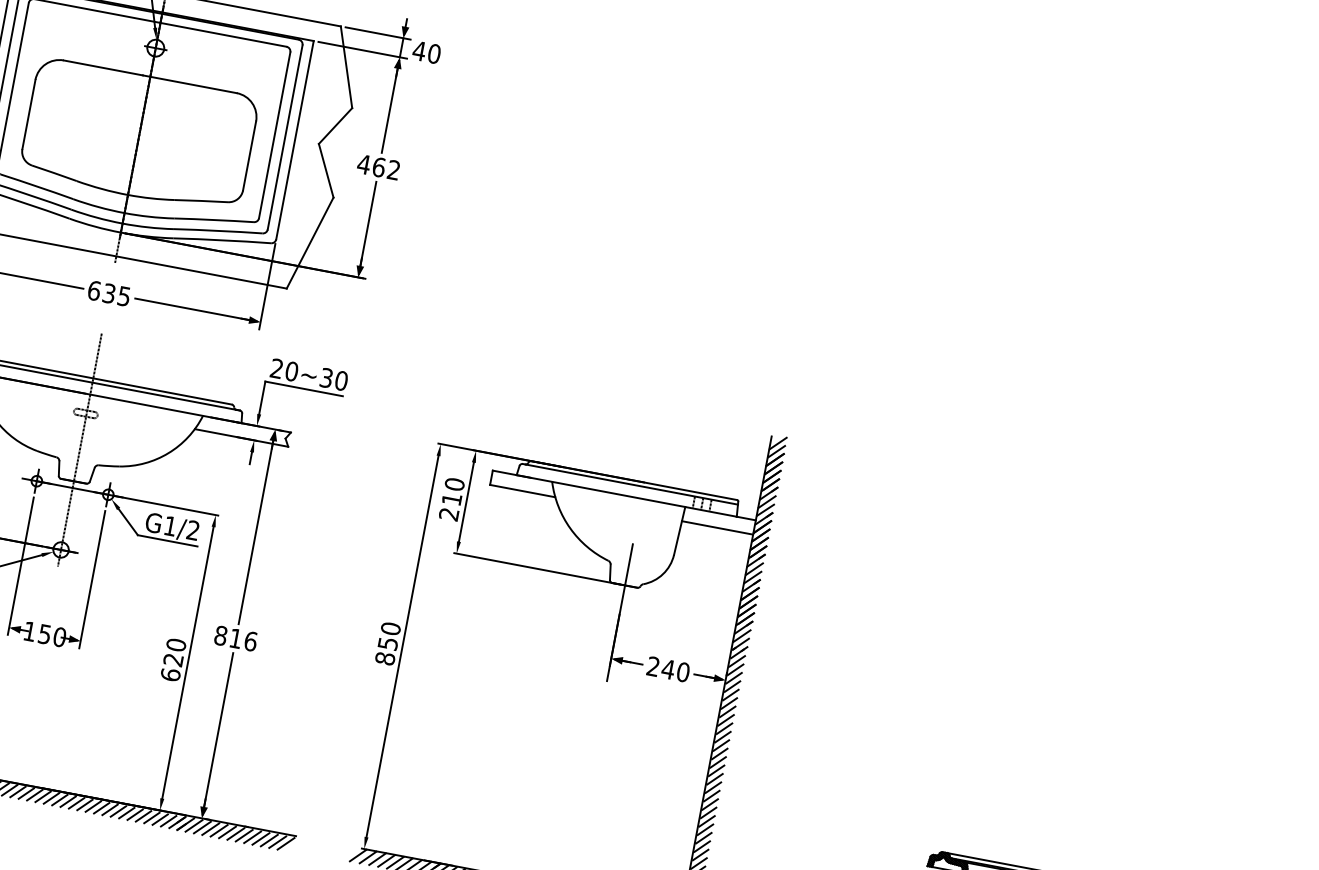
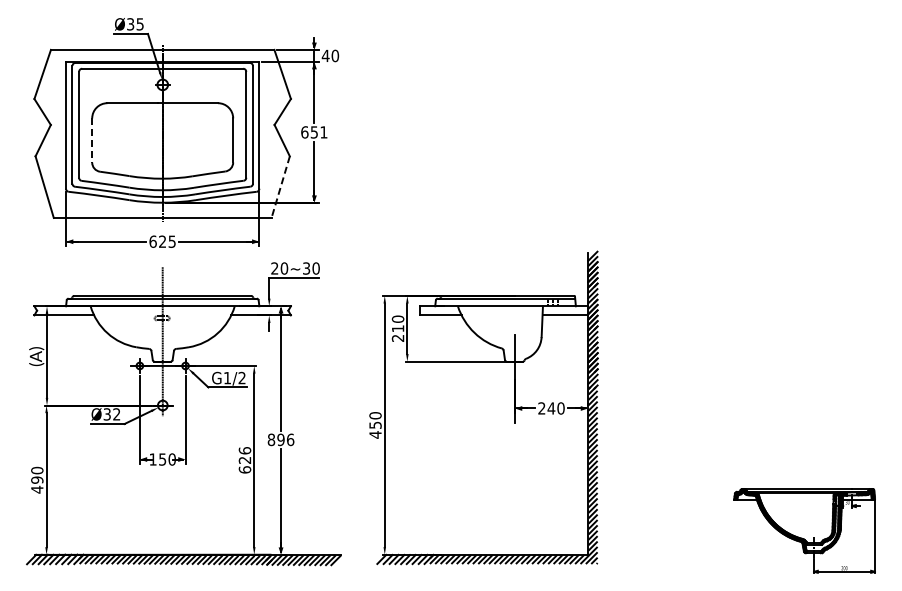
line: (29, 115) -> (92, 141), solid -> dashed
text: (377, 167) -> (313, 132), 462 -> 651
line: (309, 243) -> (280, 187), solid -> dashed
text: (109, 293) -> (162, 241), 635 -> 625
text: (235, 637) -> (280, 439), 816 -> 896
text: (175, 644) -> (244, 450), 620 -> 626
text: (385, 658) -> (375, 434), 850 -> 450

